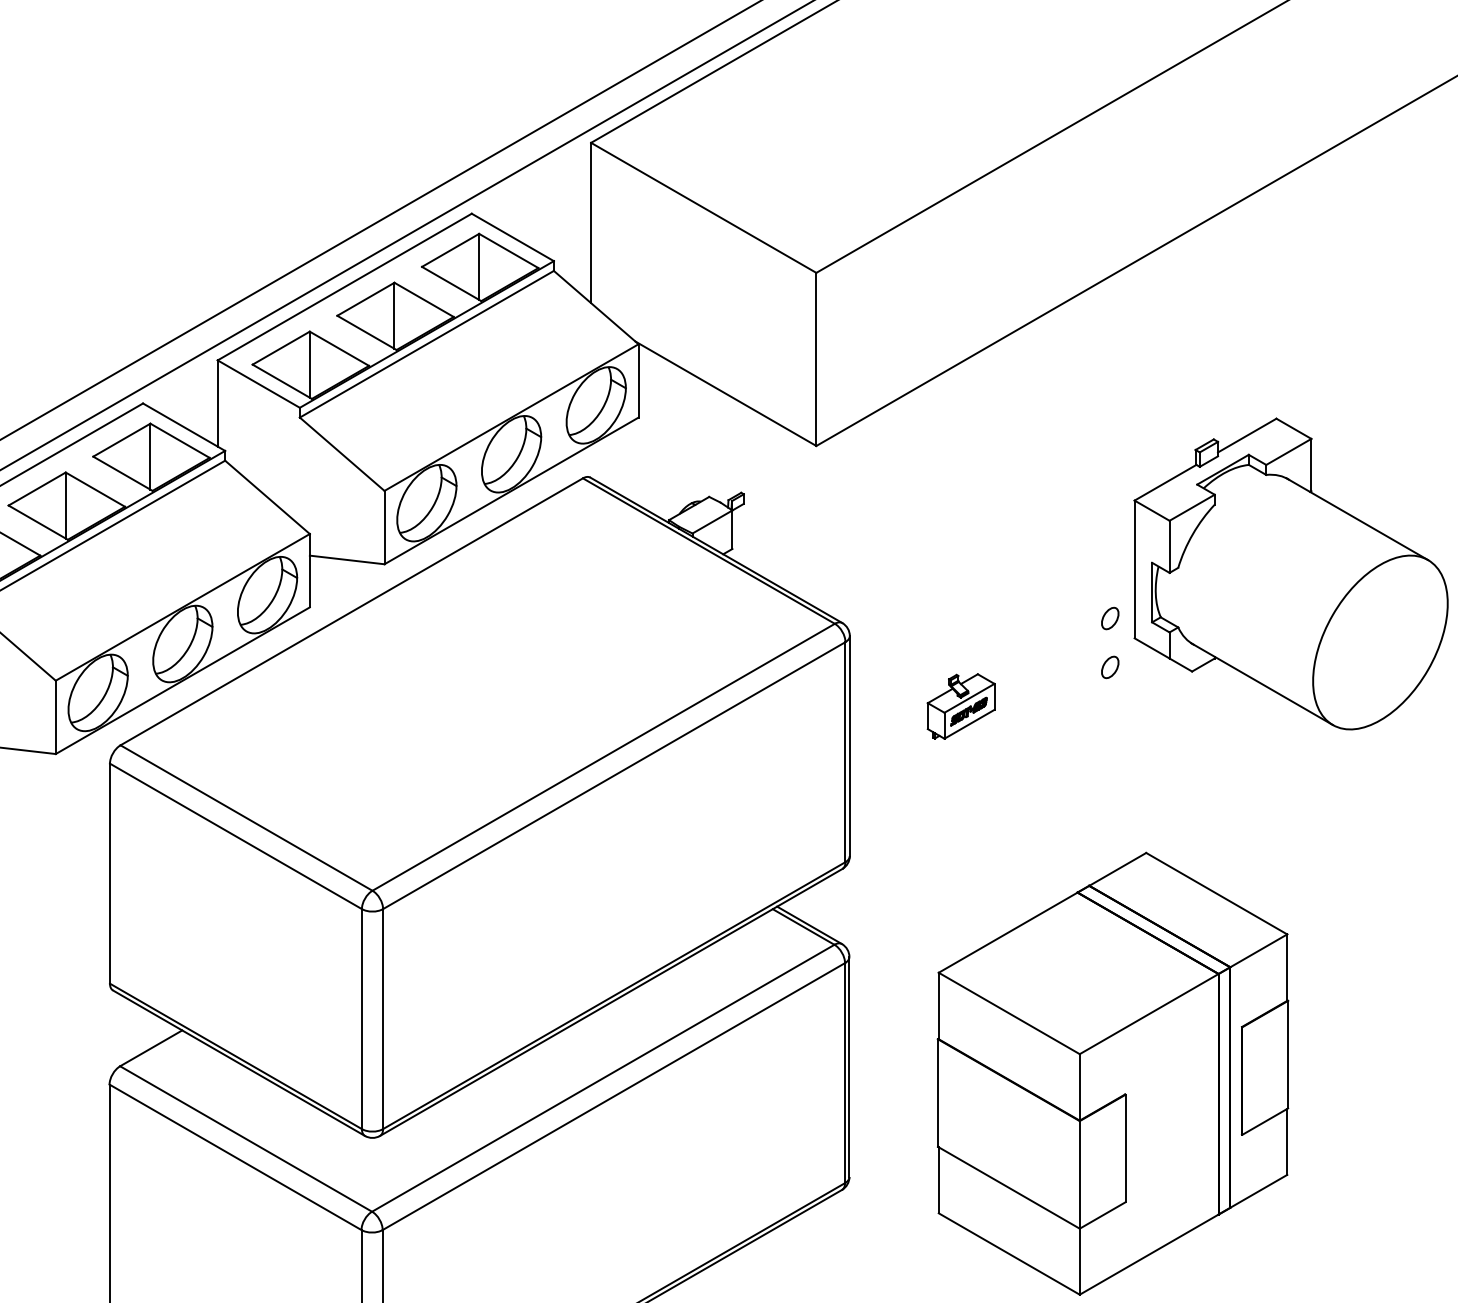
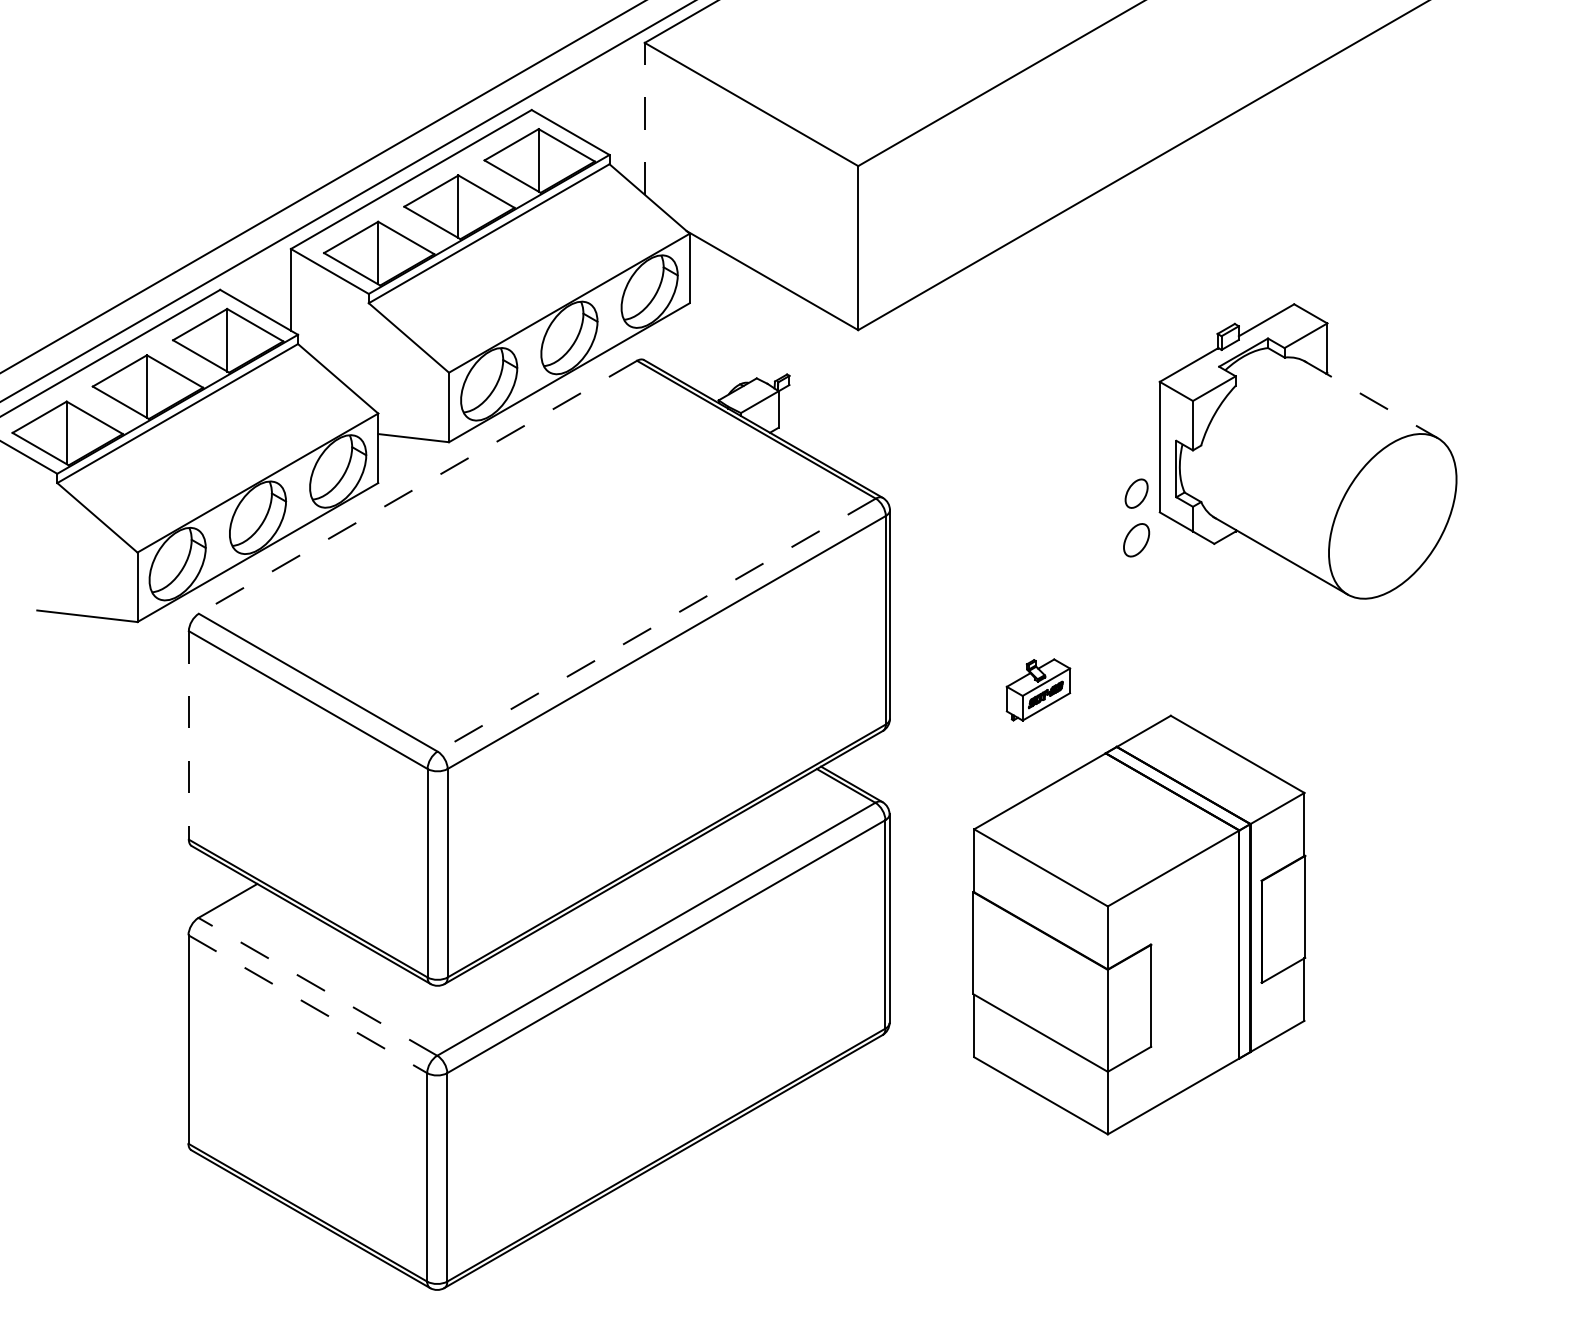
line: (590, 222) -> (644, 118), solid -> dashed
line: (1358, 519) -> (1371, 399), solid -> dashed
line: (351, 612) -> (417, 487), solid -> dashed
part: (1110, 618) -> (1136, 493), size x1.4
part: (1110, 666) -> (1136, 539), size x1.6
part: (961, 705) -> (1038, 689), moved
line: (603, 757) -> (656, 625), solid -> dashed
line: (109, 873) -> (188, 735), solid -> dashed
line: (245, 1138) -> (317, 986), solid -> dashed
line: (235, 1157) -> (307, 1004), solid -> dashed

